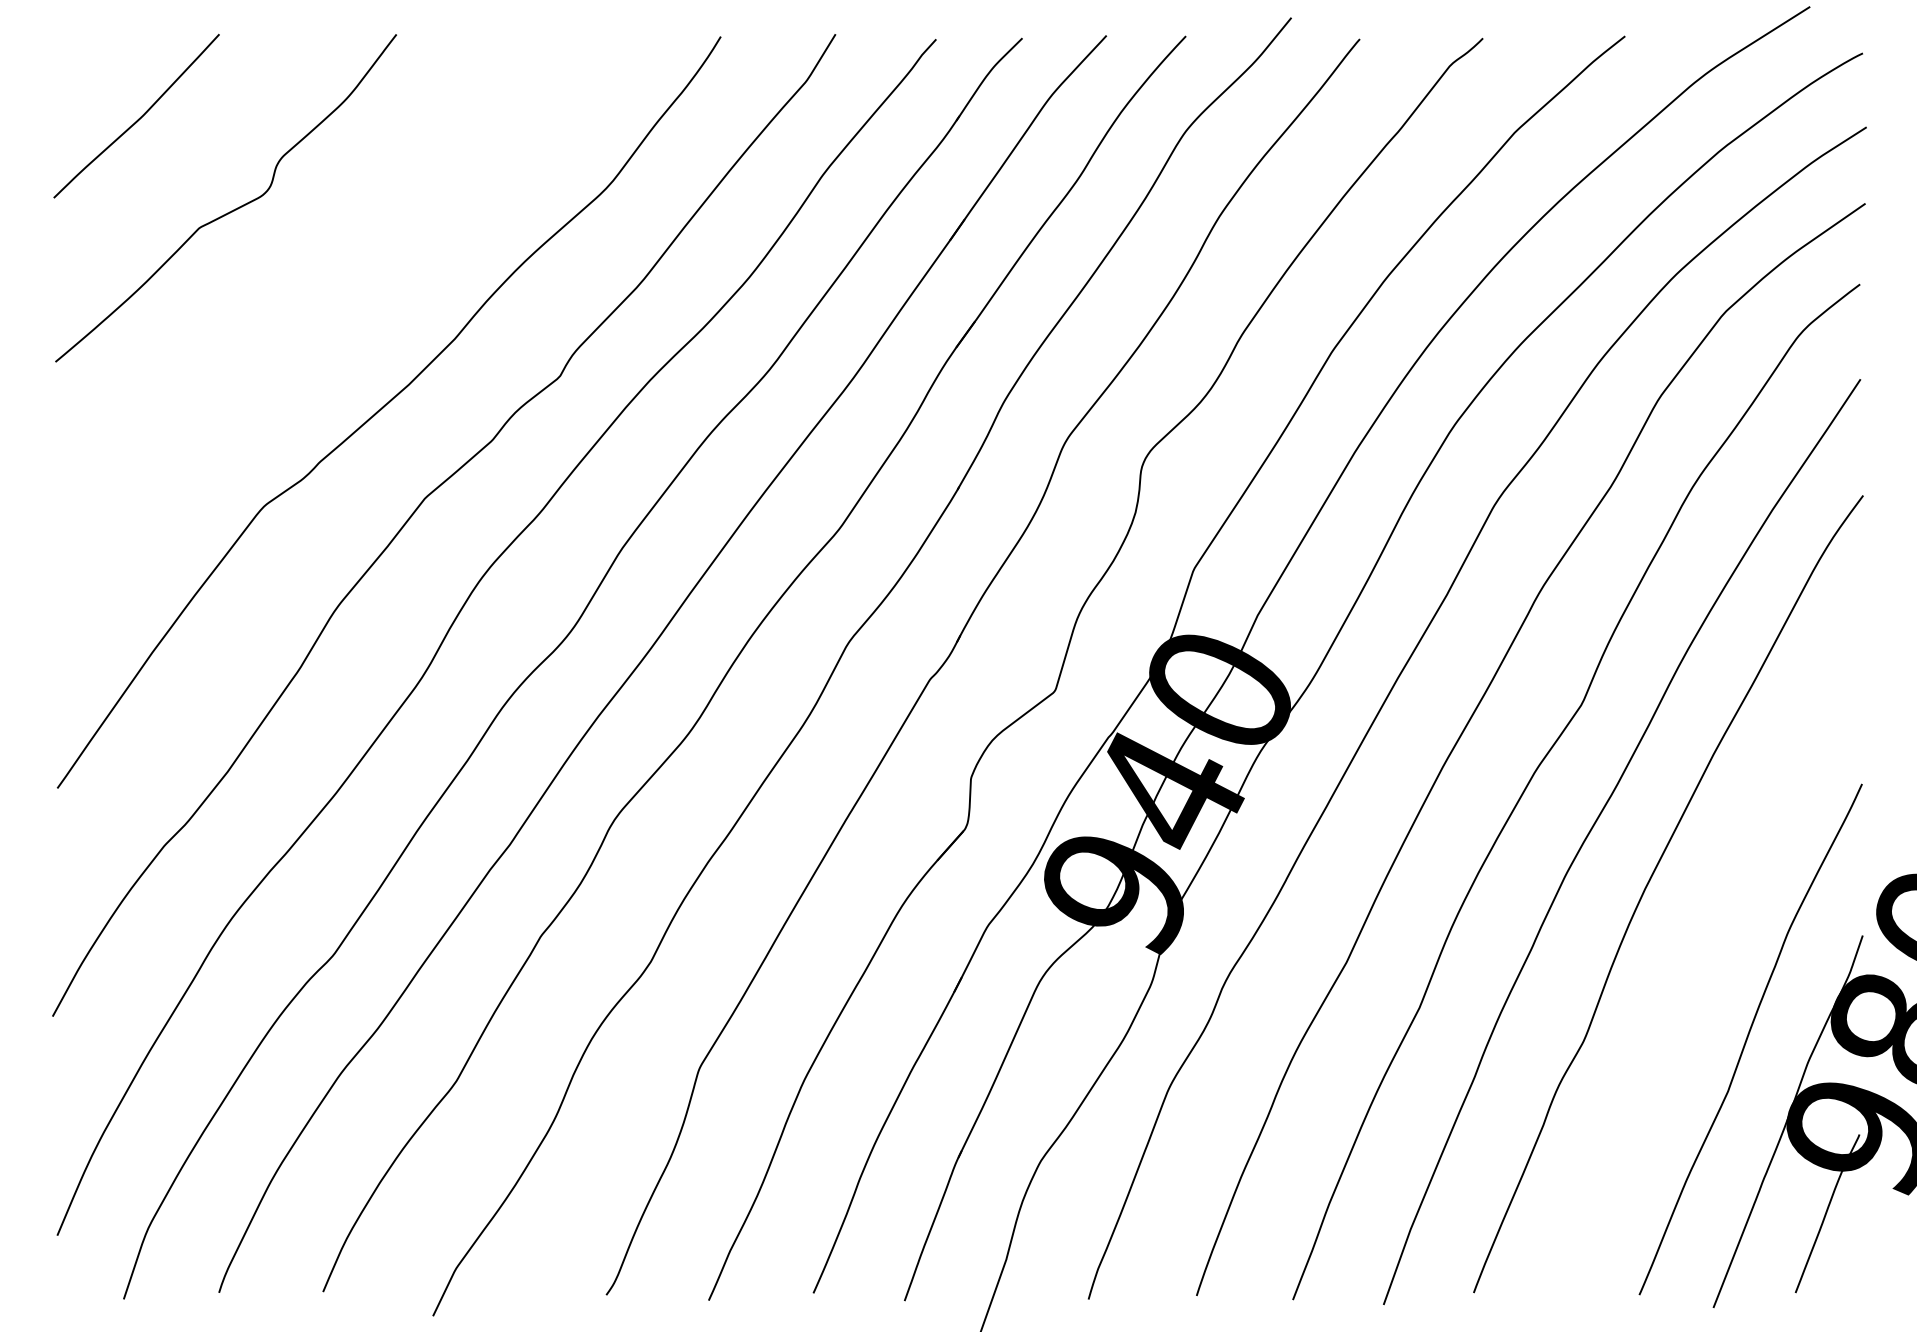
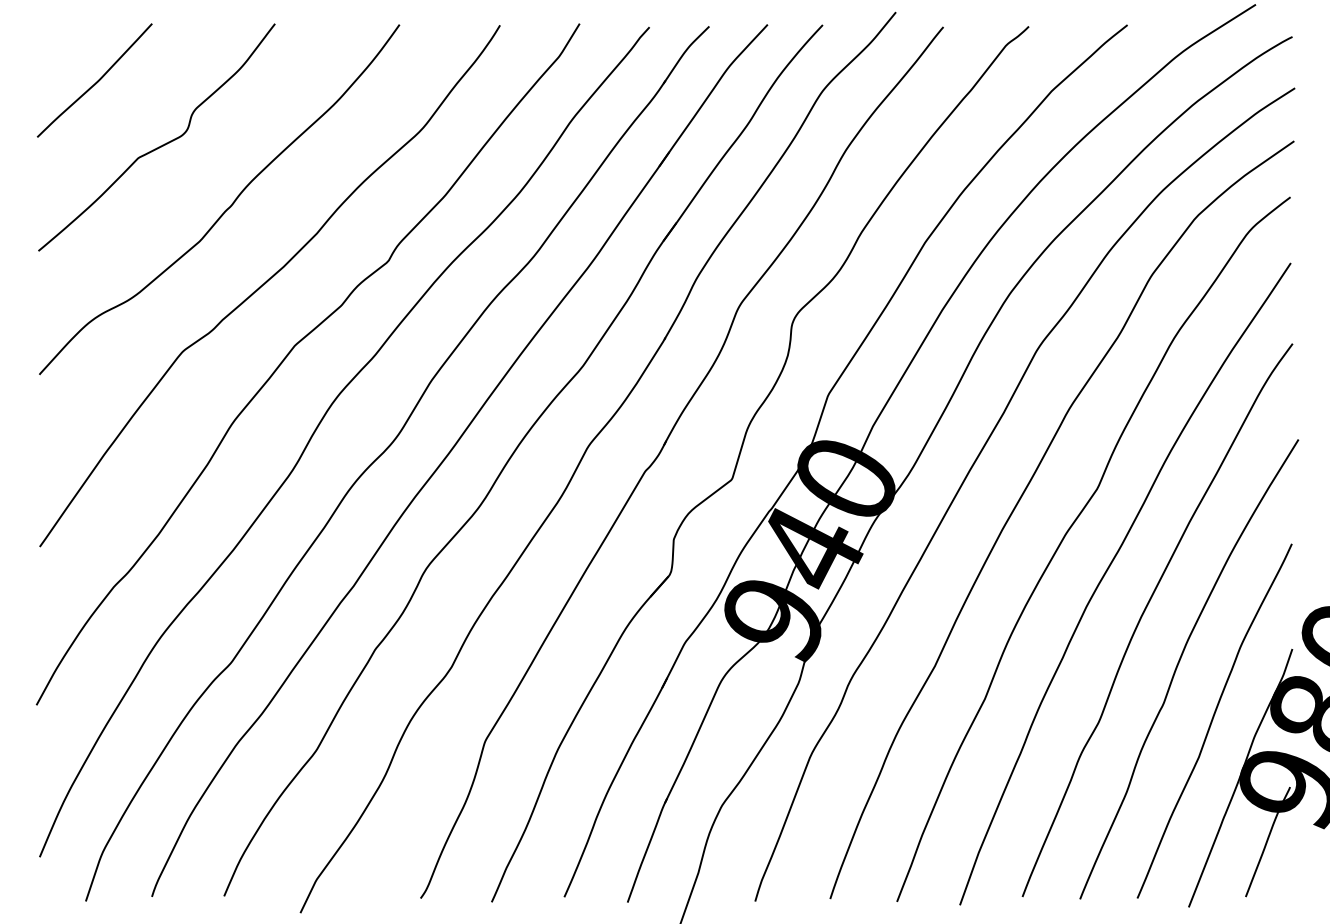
curve: (325, 302) -> (225, 209), added
curve: (1700, 956) -> (1179, 663), added

